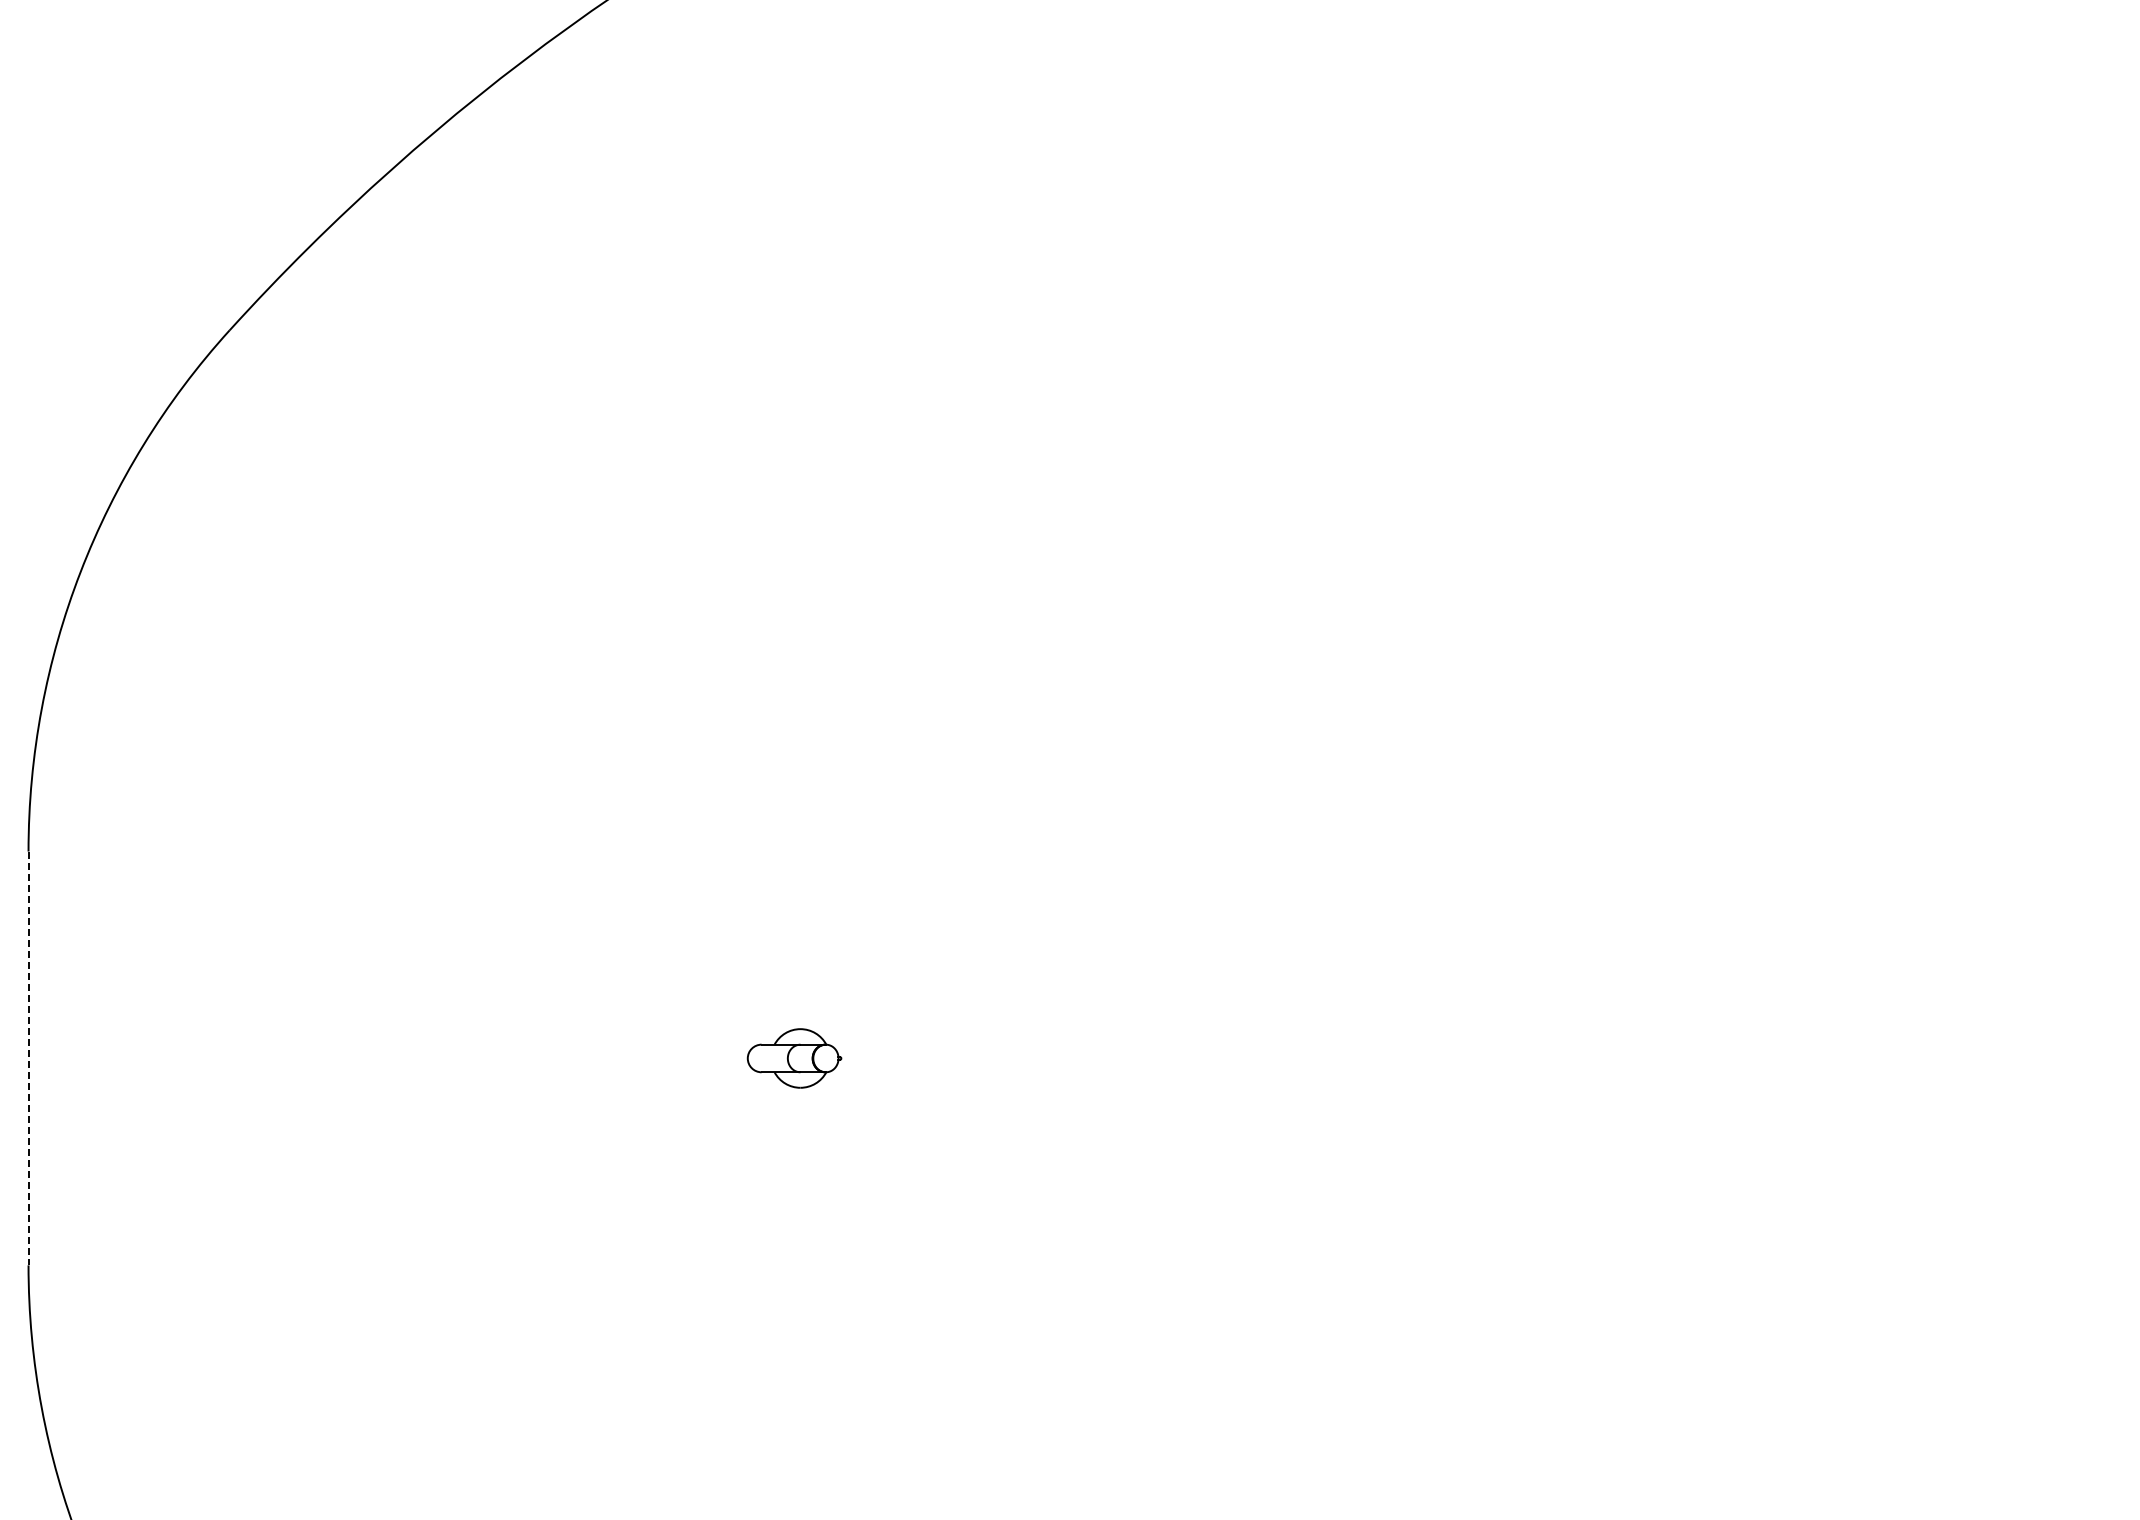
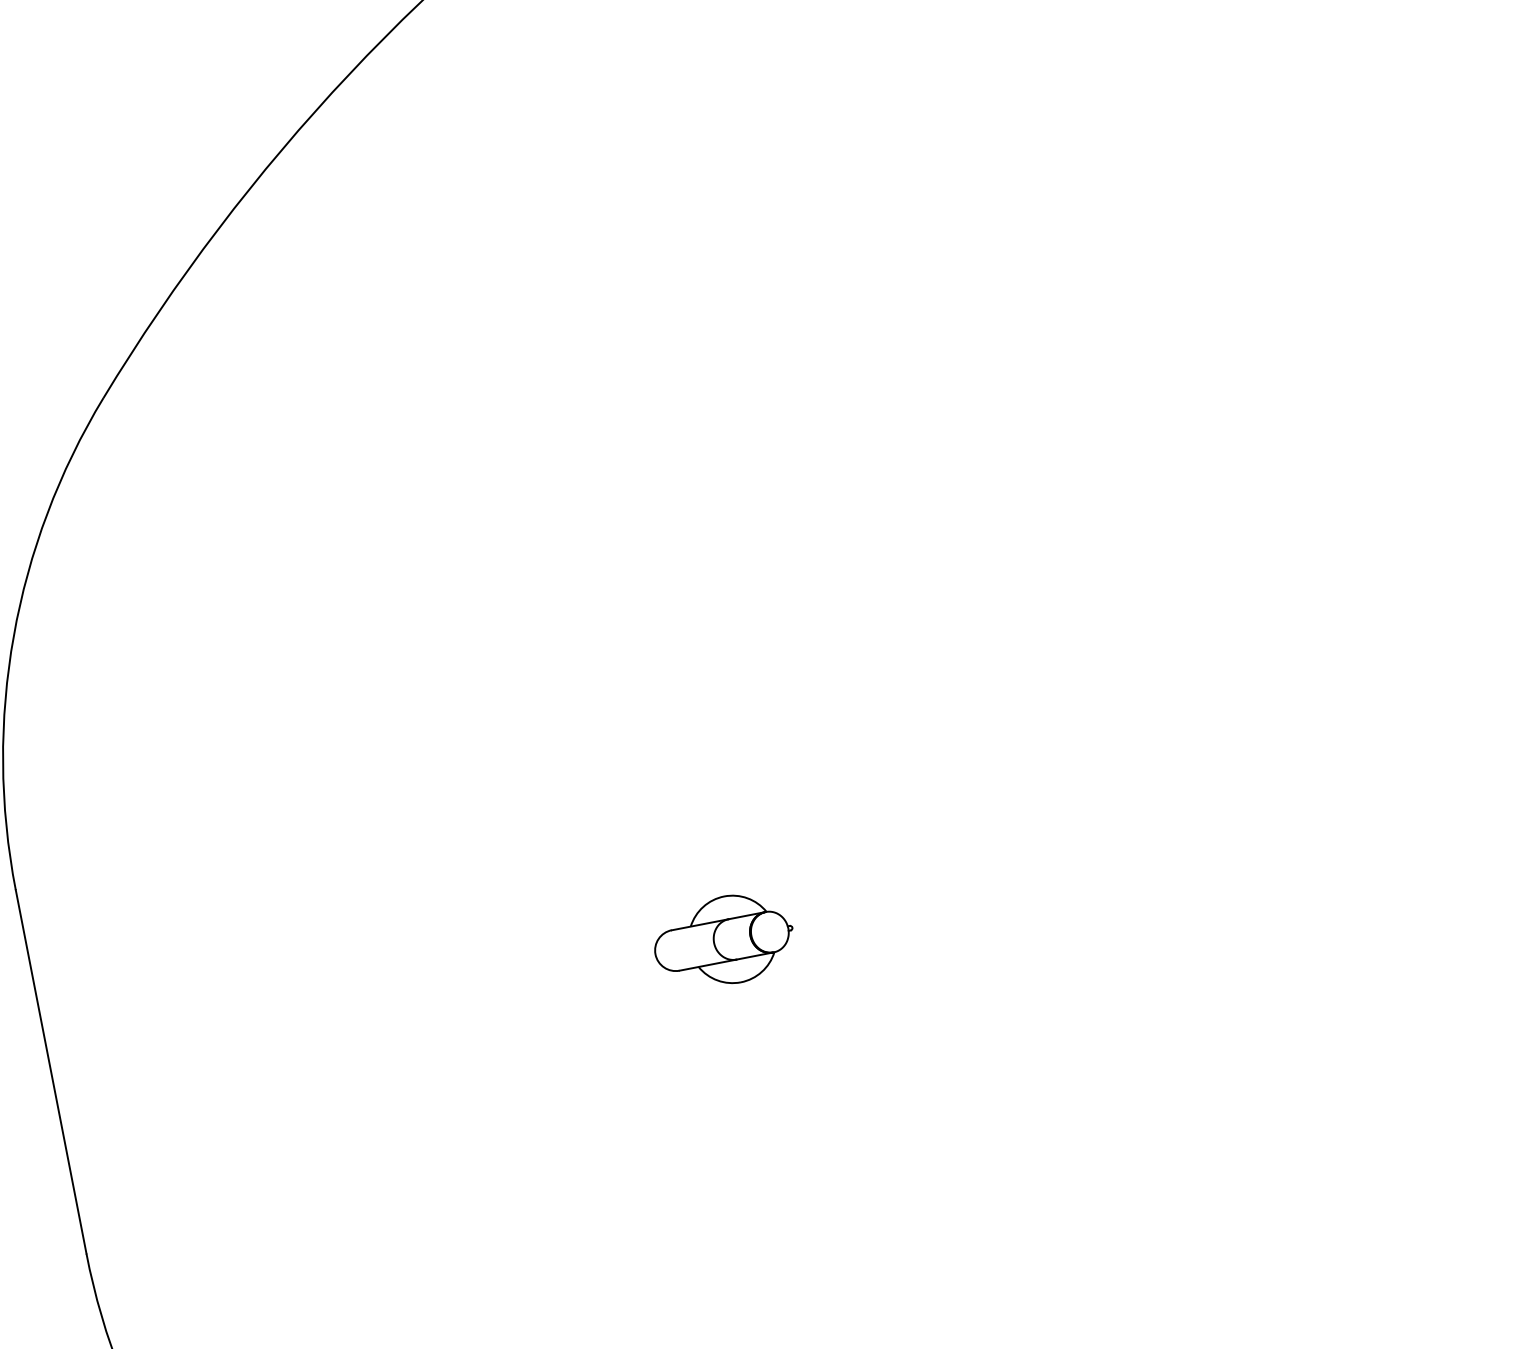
line: (28, 1058) -> (51, 1071), dashed -> solid
part: (794, 1058) -> (723, 941), size x1.67

